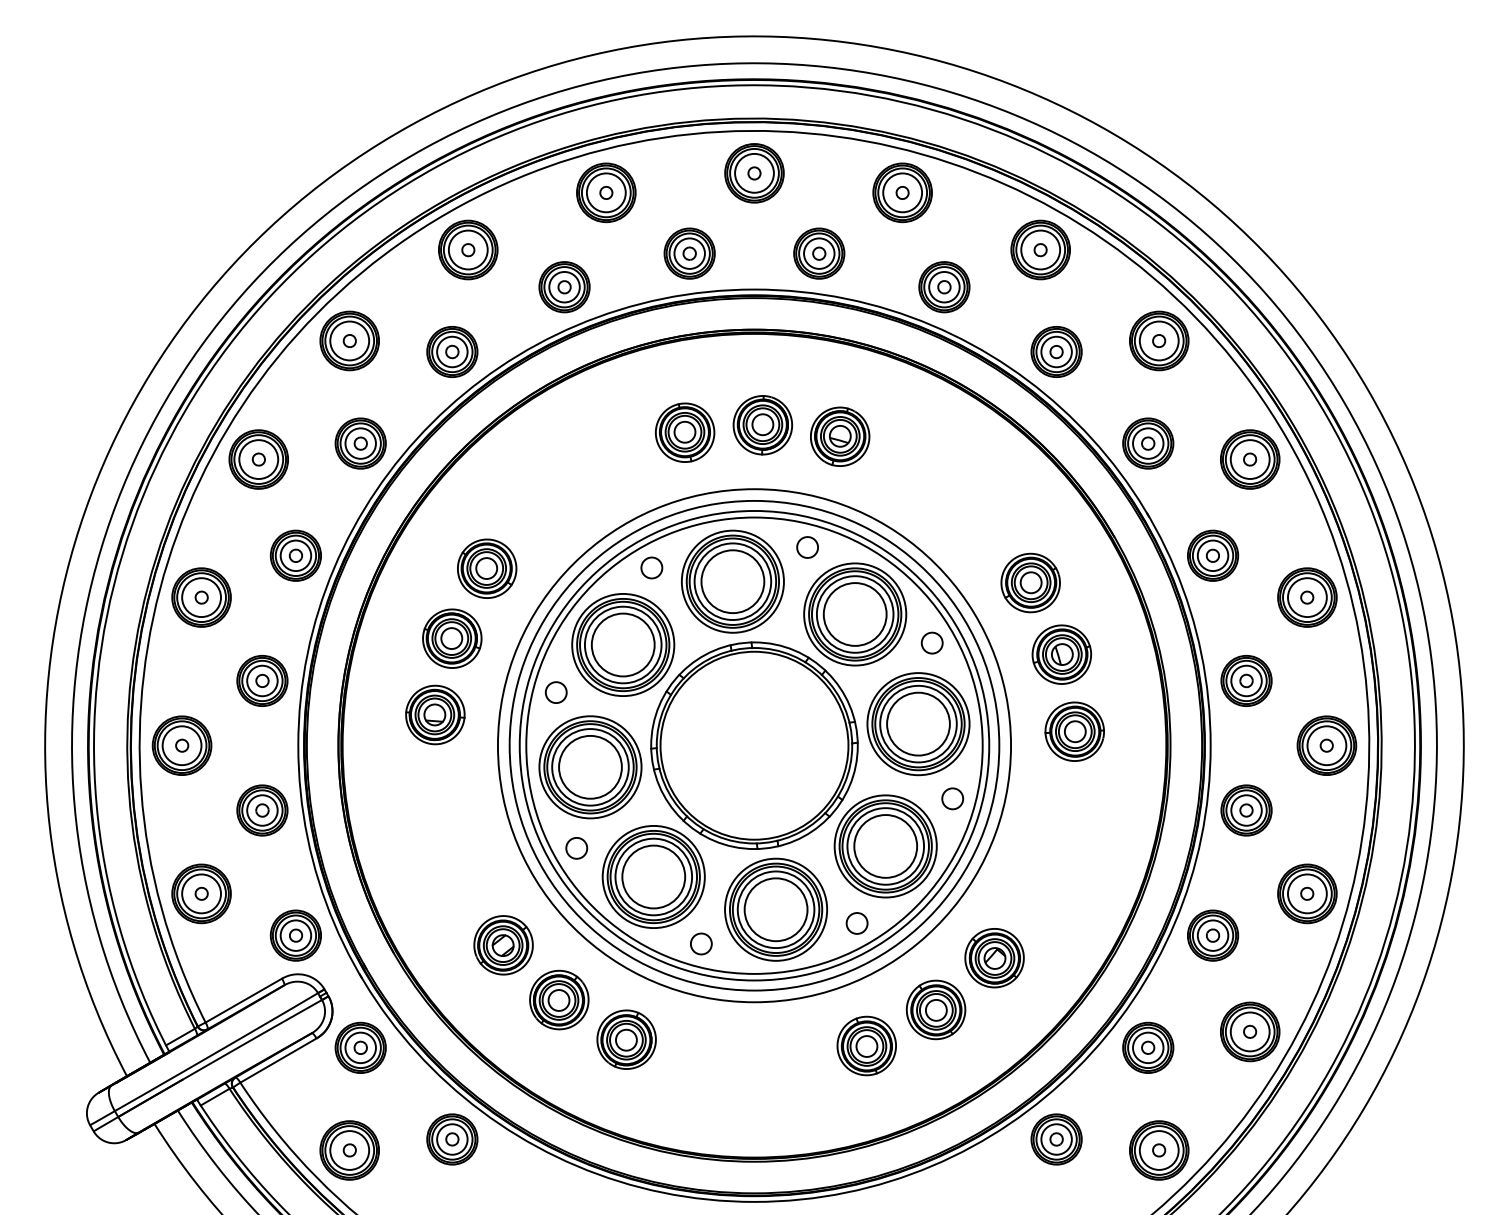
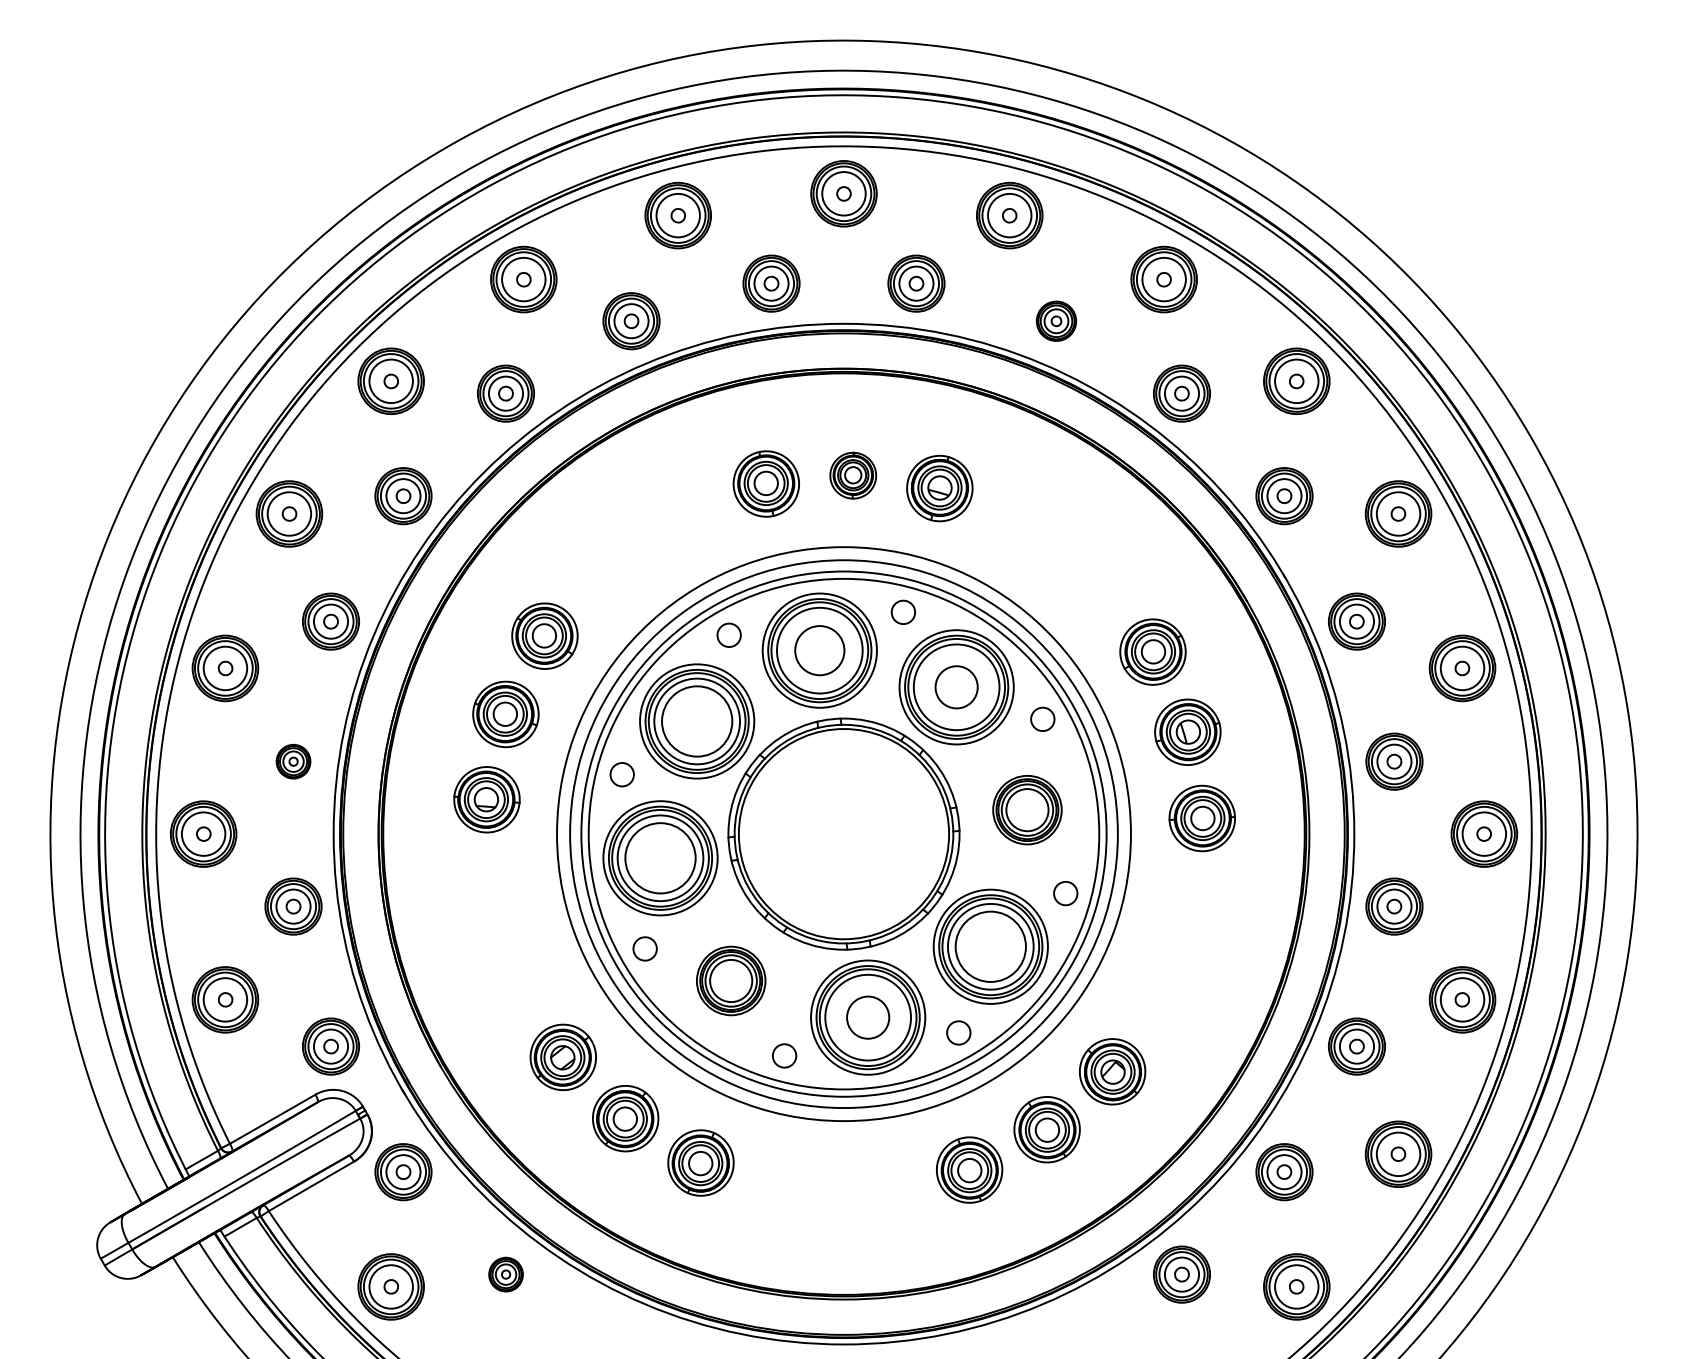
part: (944, 287) -> (1056, 321), size x0.7
part: (762, 425) -> (852, 475), size x0.7
circle: (732, 581) -> (819, 650), size x0.7
circle: (854, 614) -> (955, 687), size x0.6
part: (262, 680) -> (293, 761), size x0.6
part: (918, 724) -> (1027, 810), size x0.6
part: (653, 876) -> (731, 980), size x0.6
circle: (775, 909) -> (867, 1017), size x0.6
part: (452, 1139) -> (506, 1274), size x0.6

